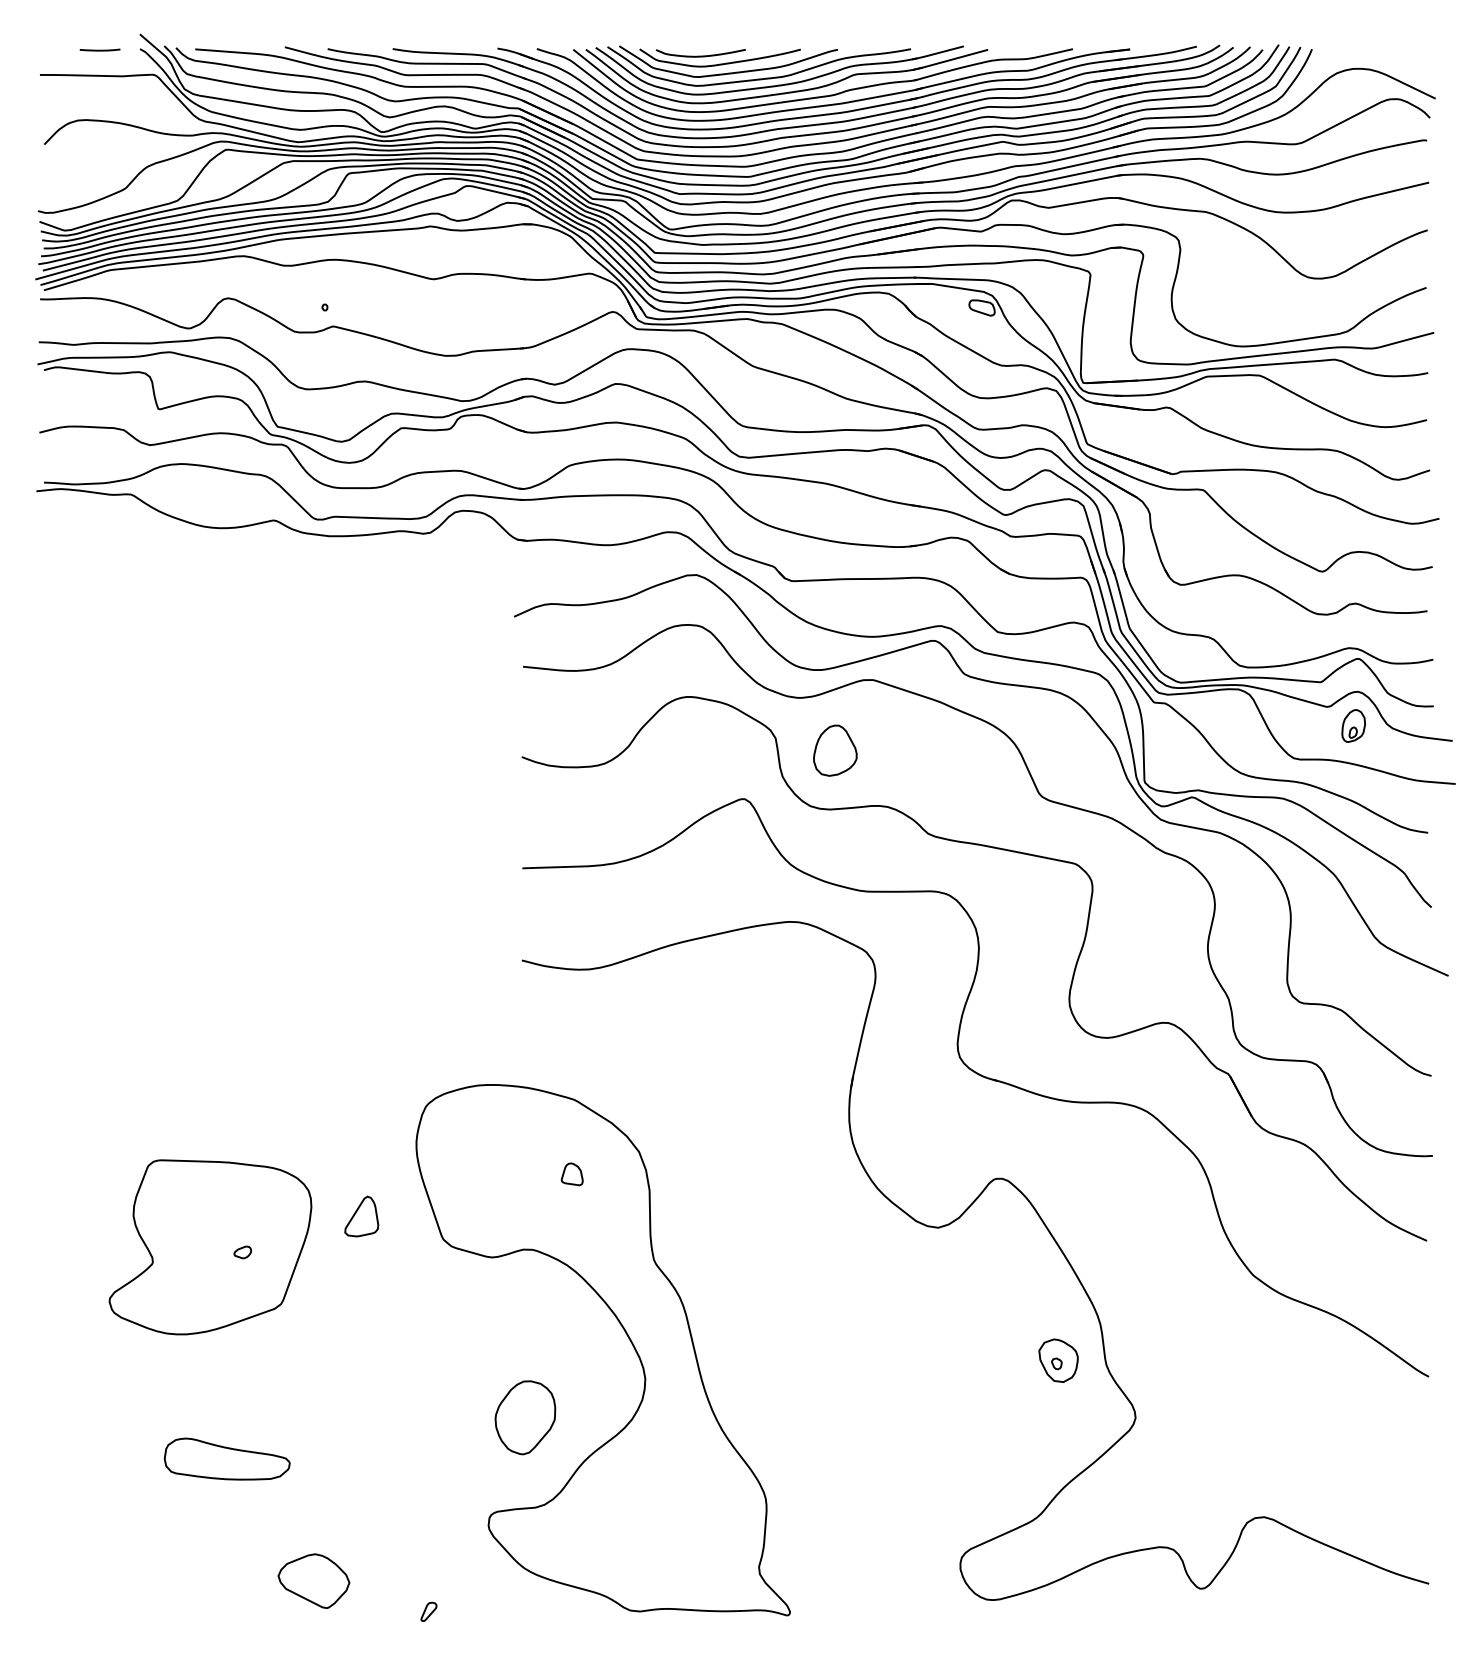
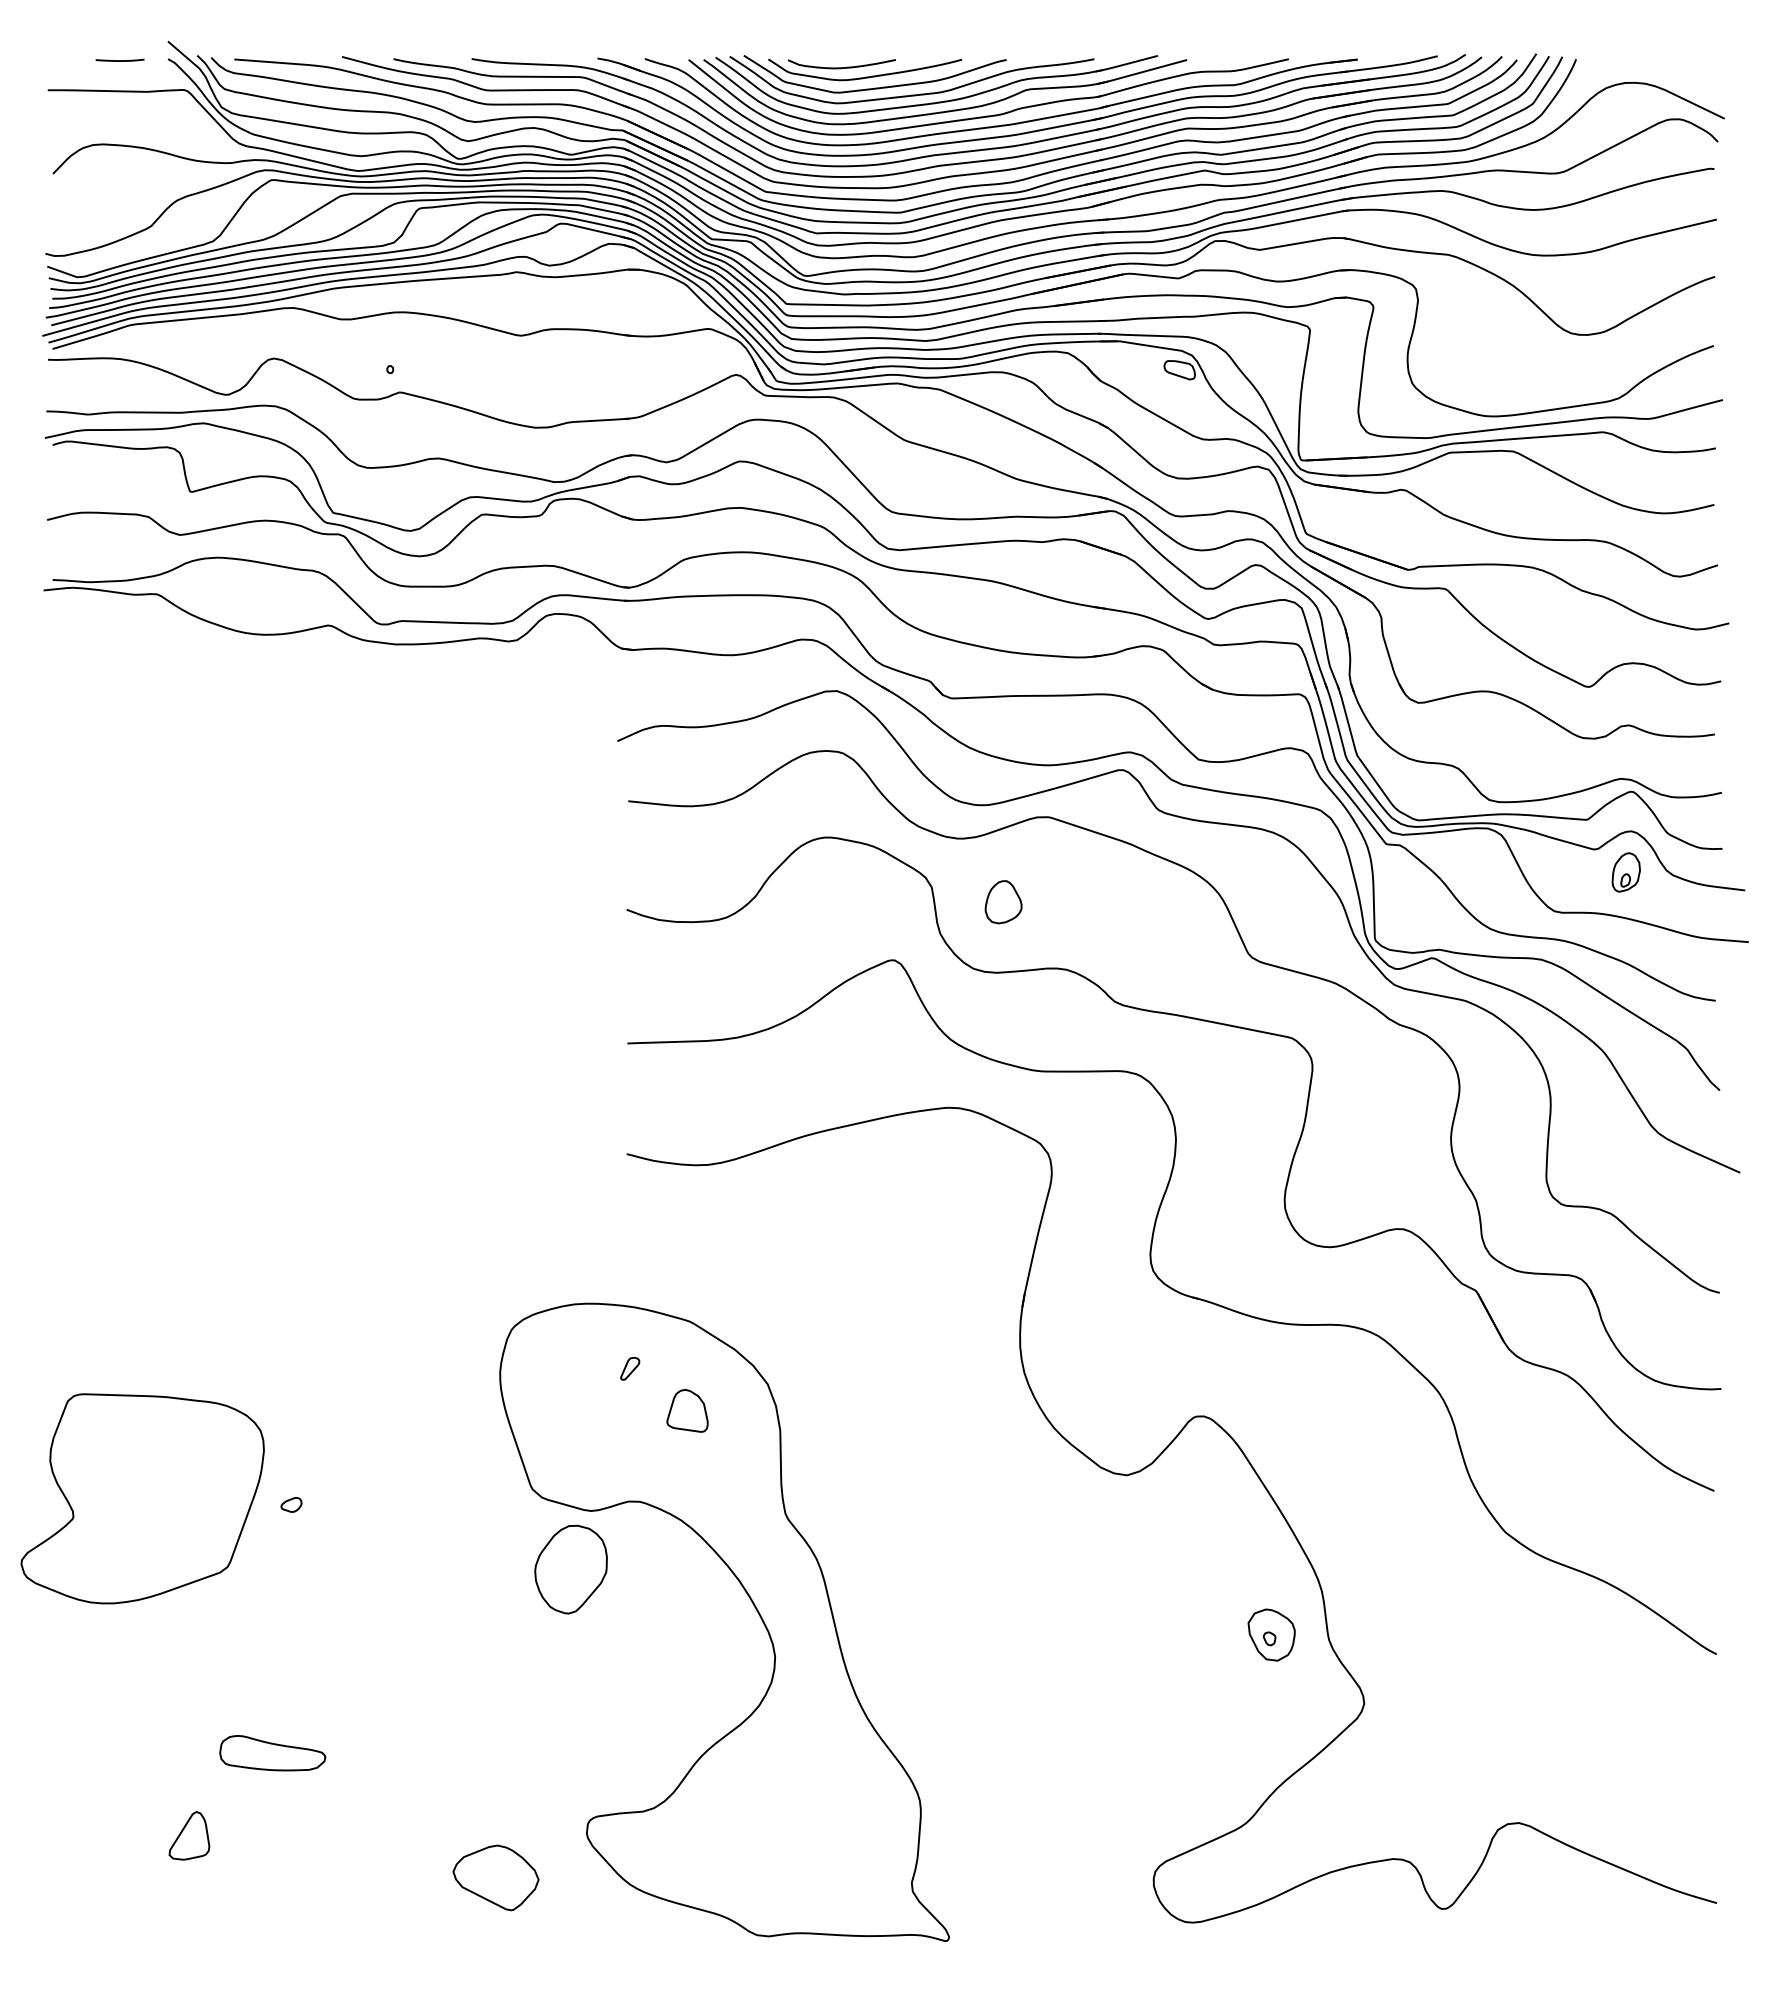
part: (835, 751) -> (1003, 902), size x0.7
part: (571, 1174) -> (686, 1411), size x1.6
part: (361, 1216) -> (189, 1835), moved
part: (210, 1247) -> (142, 1498), moved
part: (524, 1417) -> (570, 1569), moved
part: (226, 1458) -> (272, 1752), size x0.7
part: (313, 1580) -> (495, 1877), moved
part: (429, 1611) -> (630, 1368), moved

